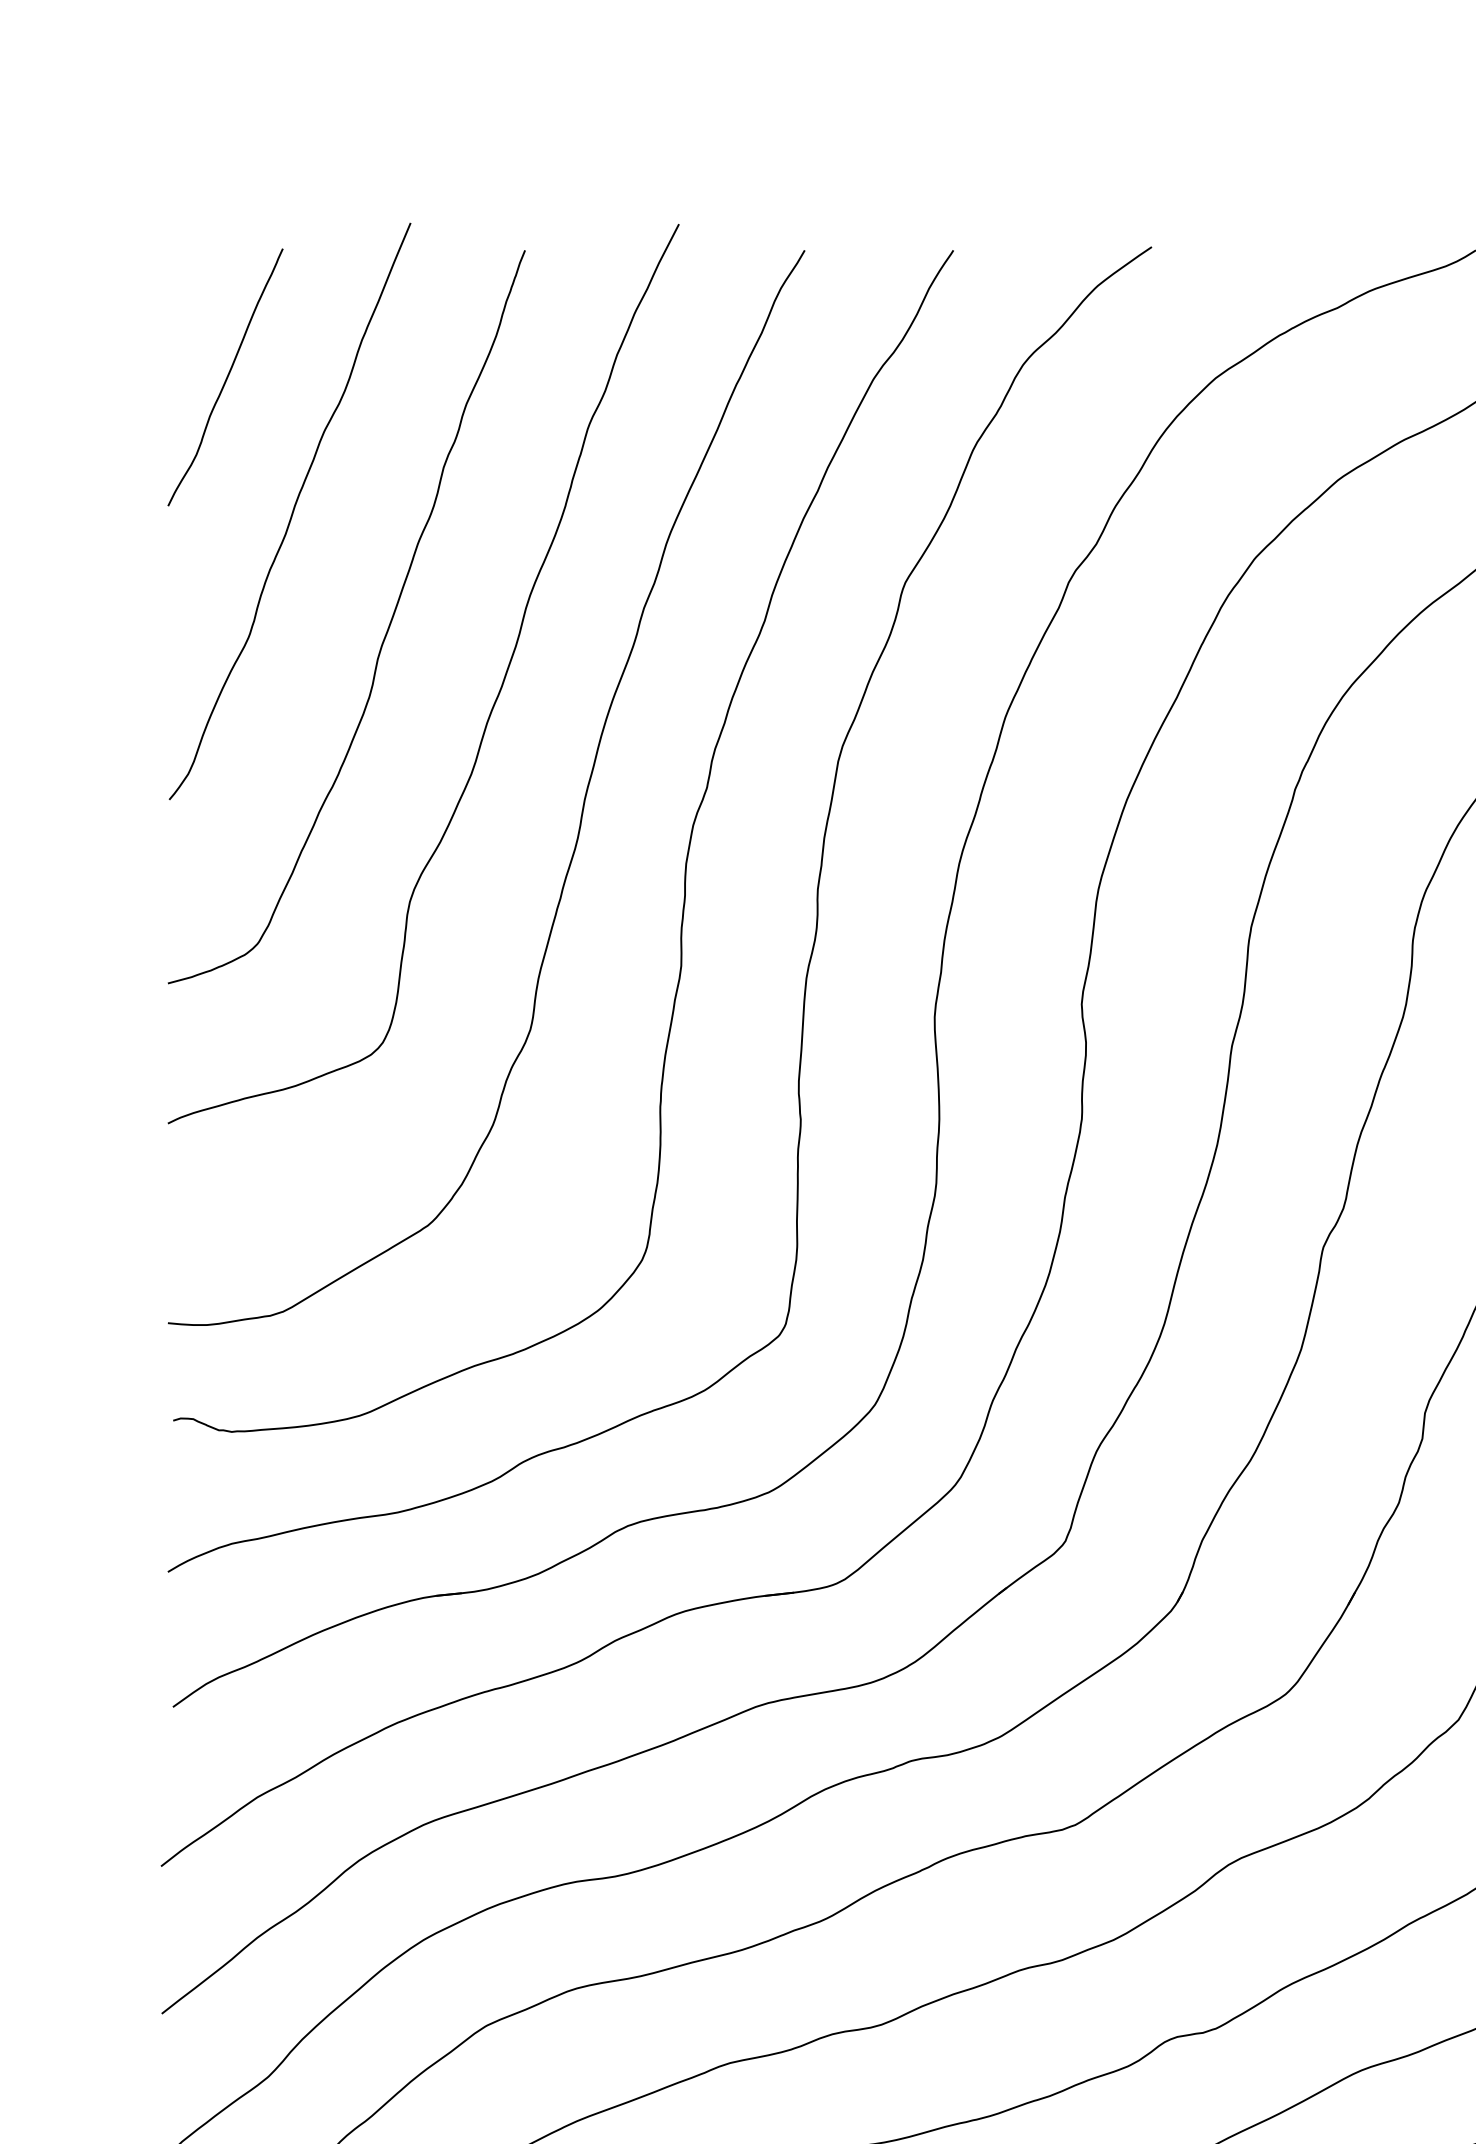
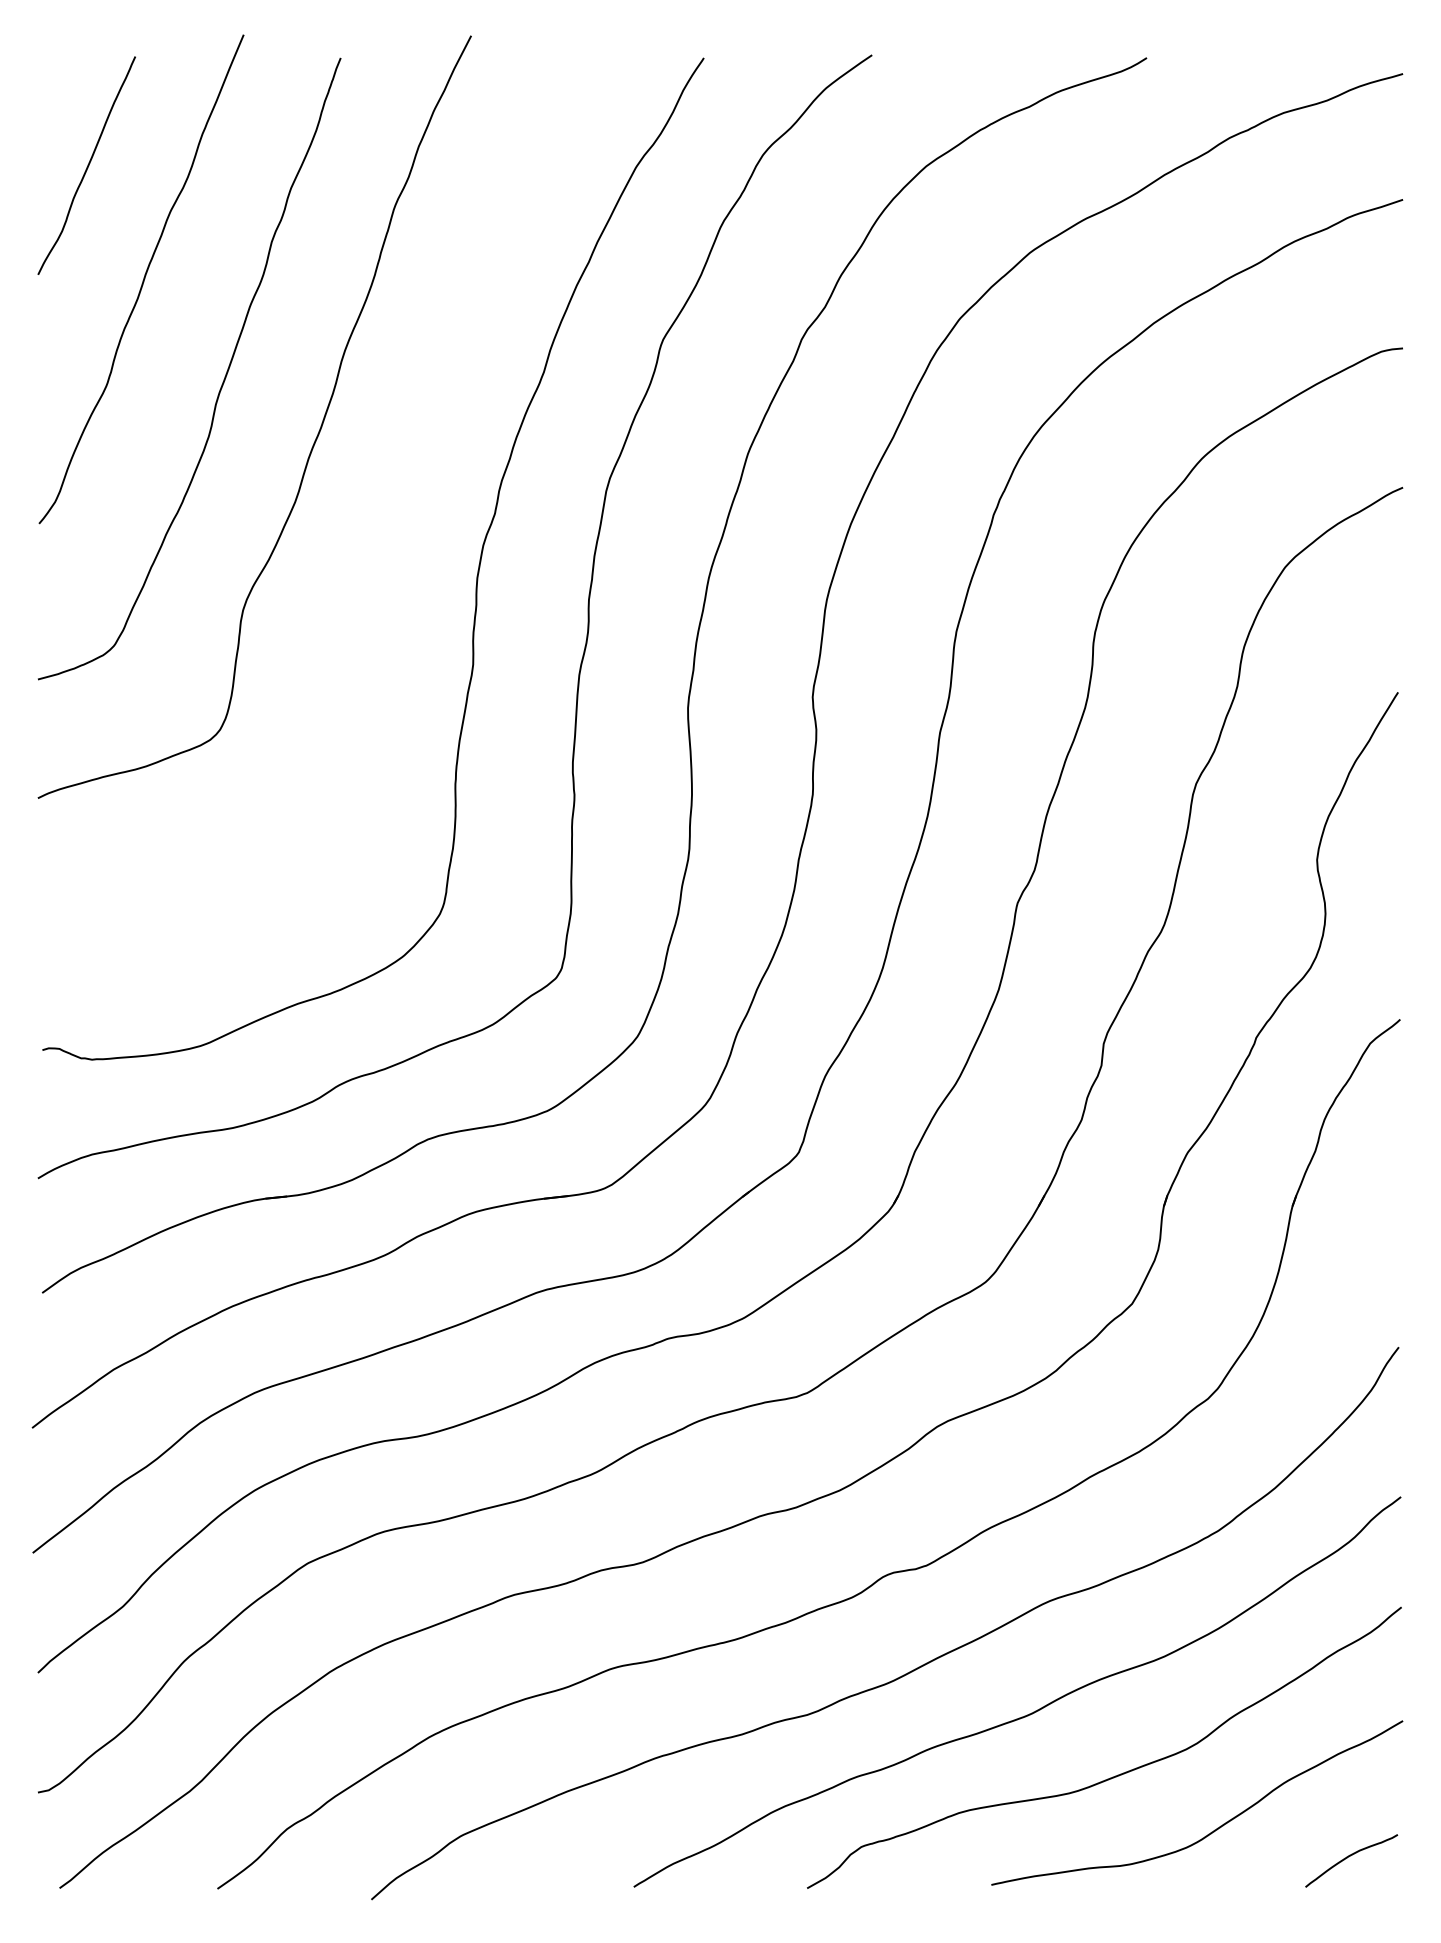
curve: (582, 804) -> (389, 527), removed

